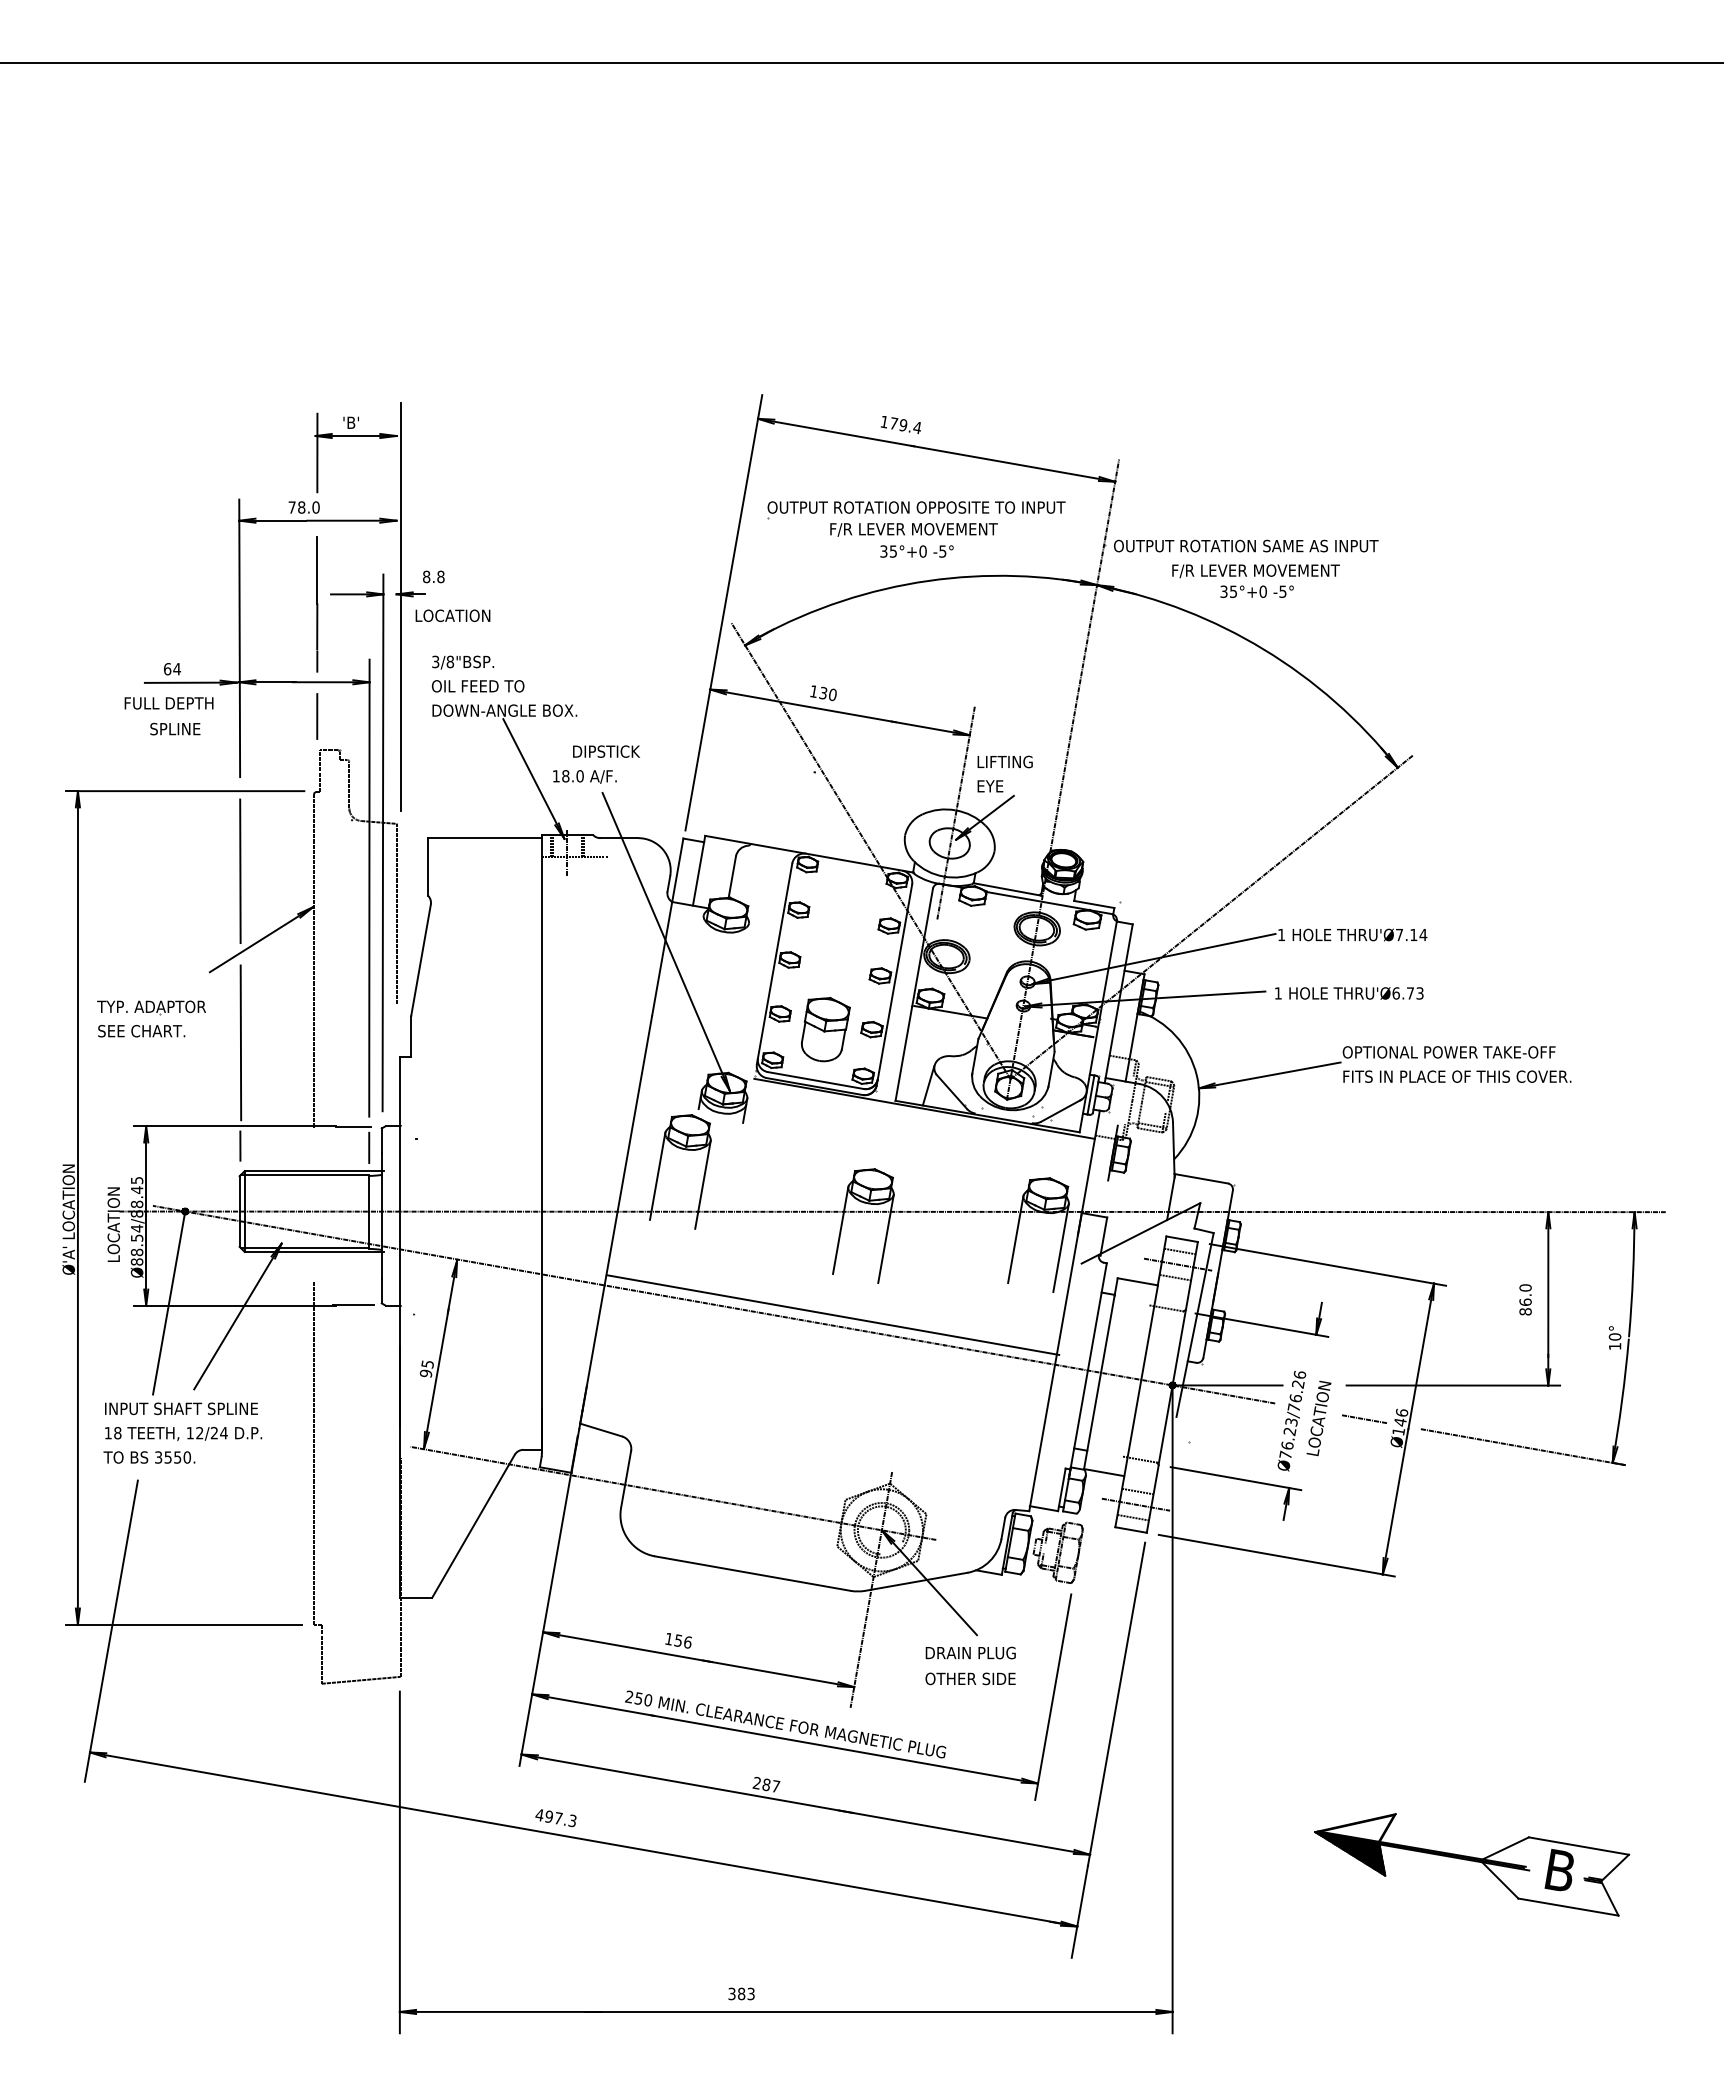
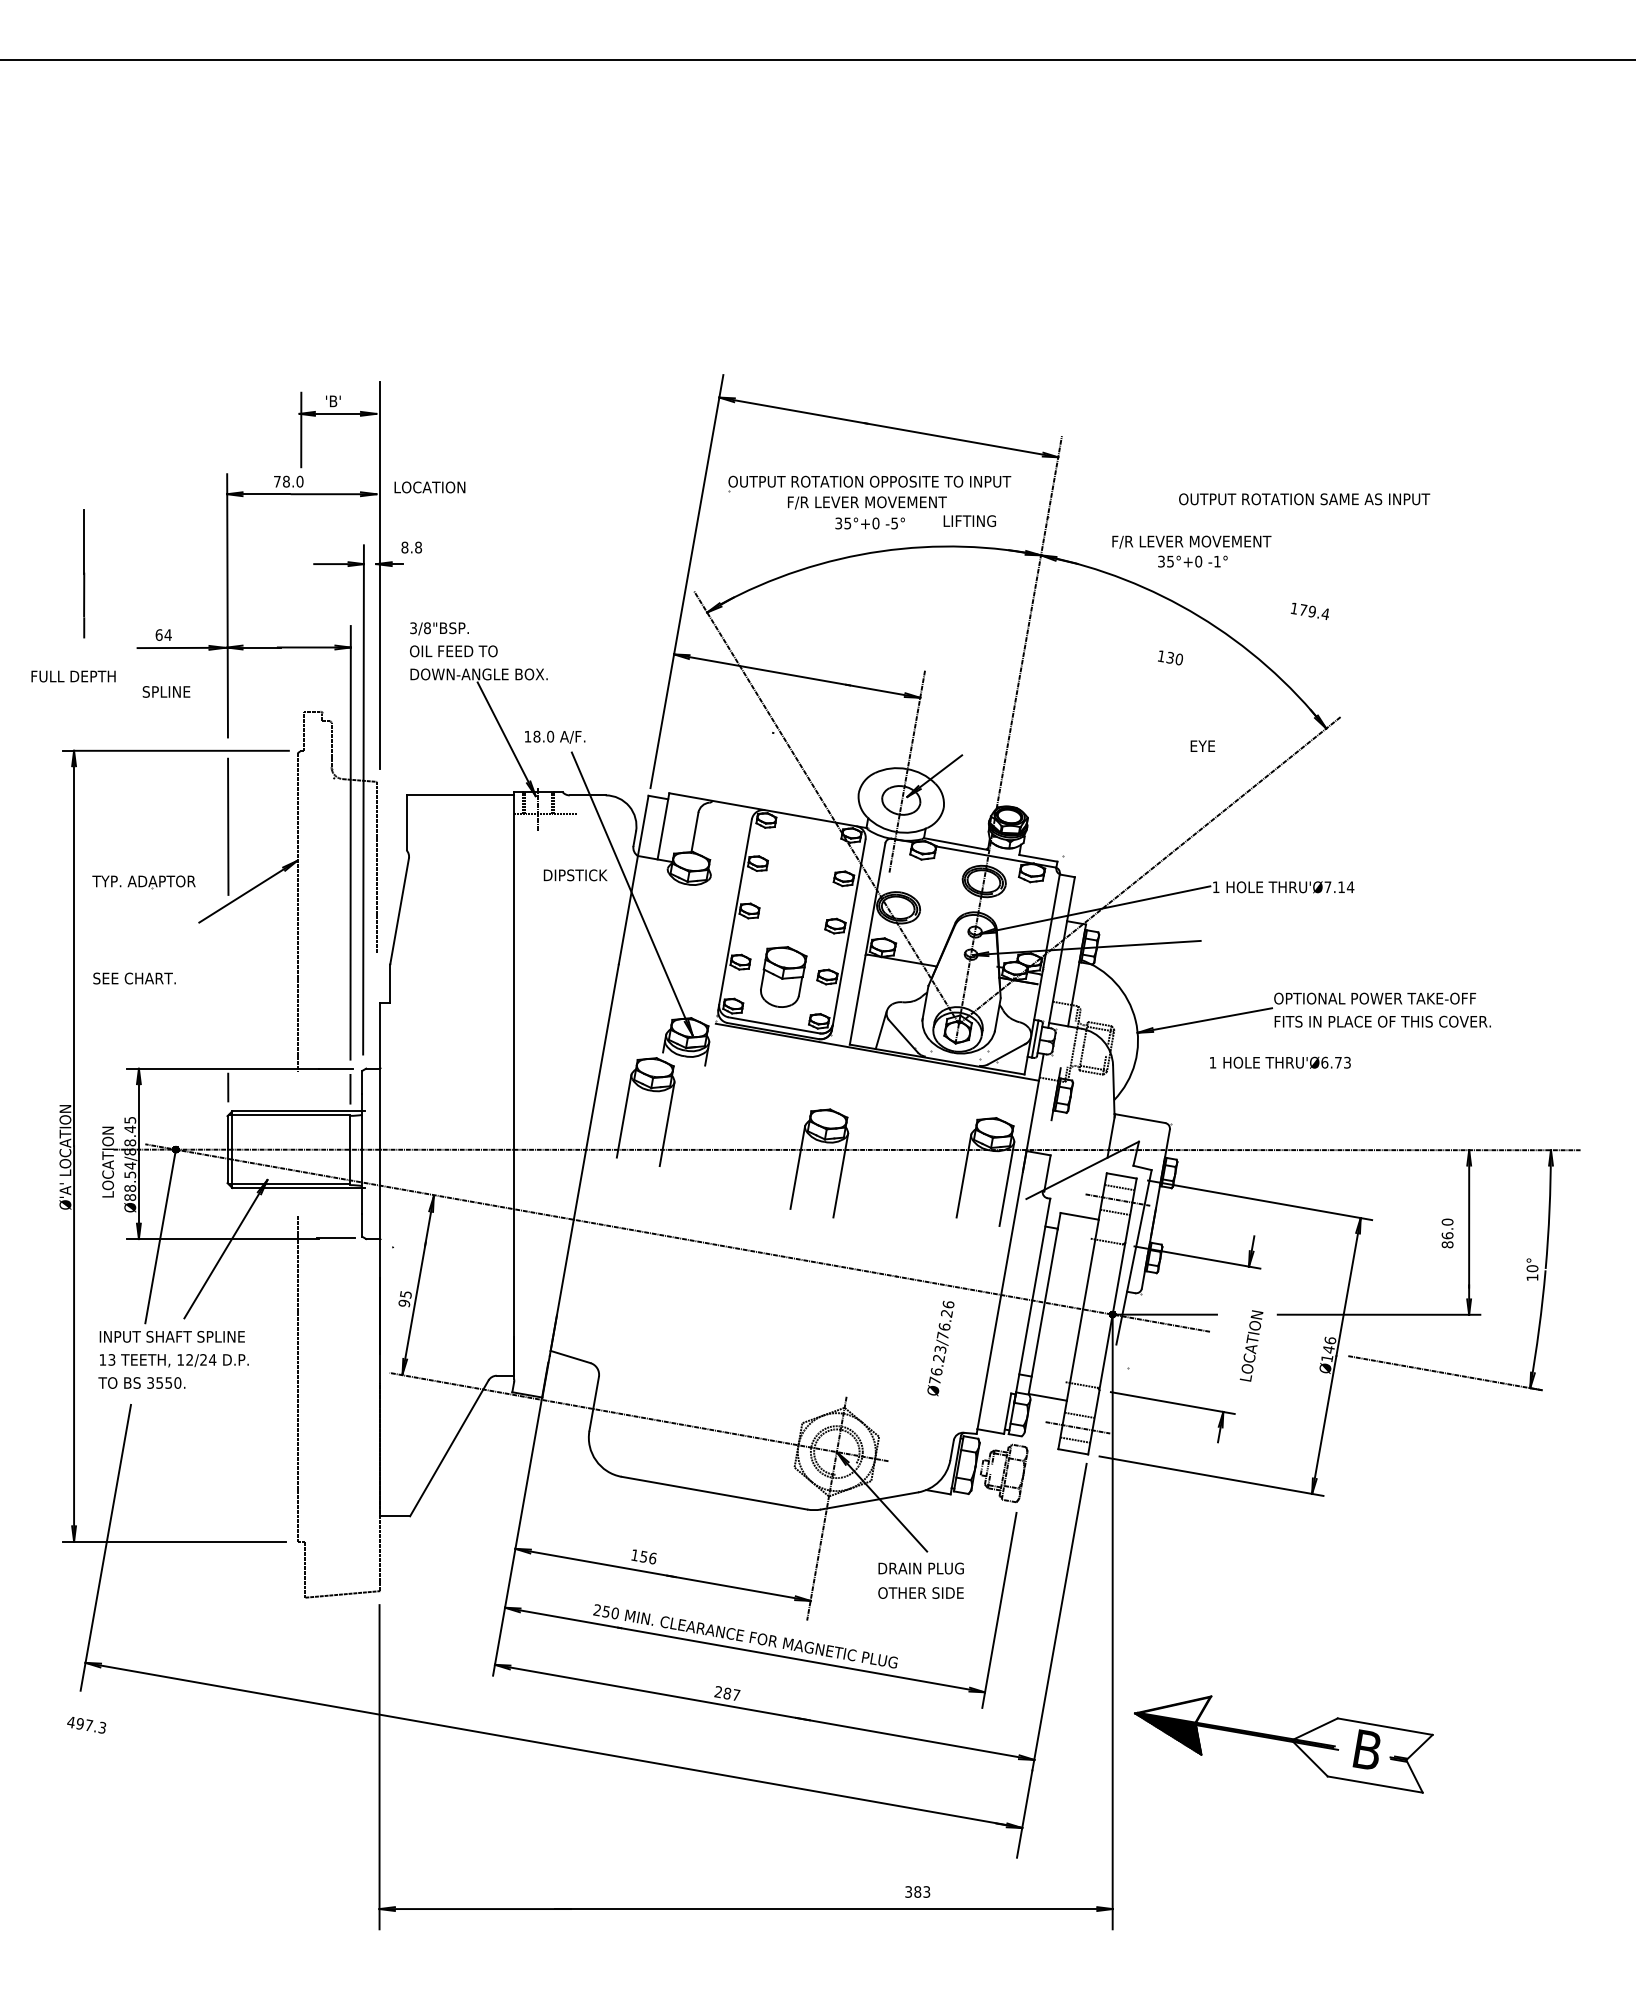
text: (900, 424) -> (1309, 610), moved
text: (1246, 546) -> (1304, 499), moved
text: (1283, 591) -> (1217, 561), -5° -> -1°
line: (317, 604) -> (84, 573), moved
text: (452, 615) -> (429, 487), moved
text: (823, 692) -> (1170, 657), moved
text: (168, 703) -> (73, 676), moved
line: (317, 715) -> (301, 679), removed
text: (606, 751) -> (575, 875), moved
text: (1004, 762) -> (969, 521), moved
text: (990, 785) -> (1202, 745), moved
text: (1349, 993) -> (1280, 1062), moved
part: (151, 1007) -> (143, 882), moved
line: (240, 1042) -> (228, 989), removed
line: (833, 1314) -> (790, 1247), removed
line: (1364, 1419) -> (1294, 1346), removed
text: (1291, 1421) -> (940, 1348), moved
text: (117, 1432) -> (111, 1359), 18 -> 13
text: (555, 1818) -> (86, 1725), moved
part: (1471, 1864) -> (1283, 1744), moved
text: (741, 1993) -> (917, 1891), moved

